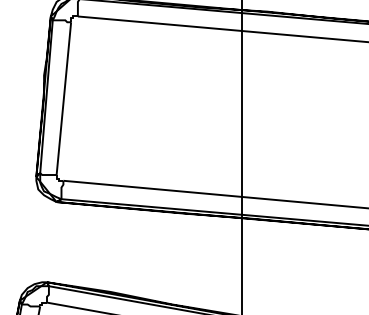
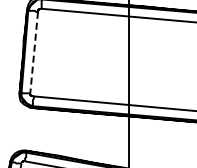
line: (64, 98) -> (34, 52), solid -> dashed

